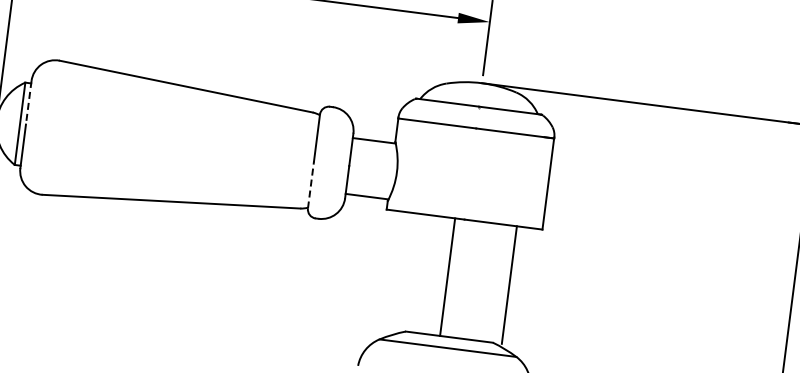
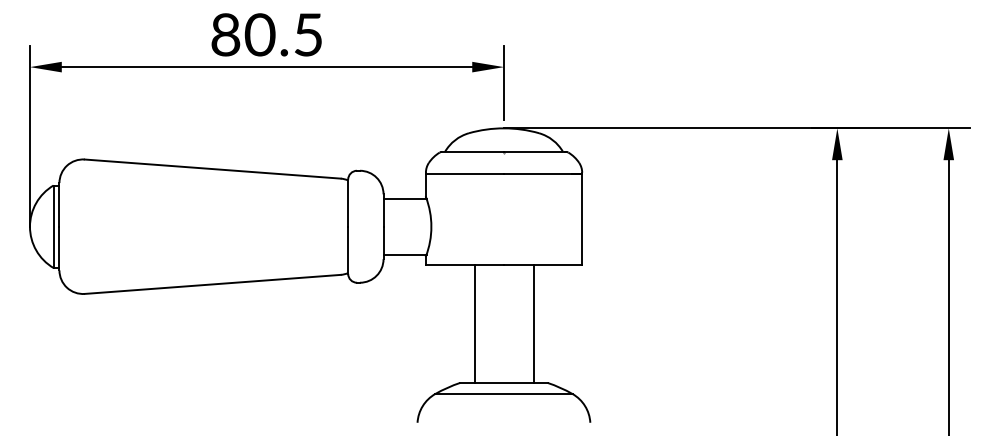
line: (28, 102) -> (59, 204), dashed -> solid
line: (311, 185) -> (348, 250), dashed -> solid
line: (447, 276) -> (474, 323), moved
line: (509, 284) -> (533, 323), moved

